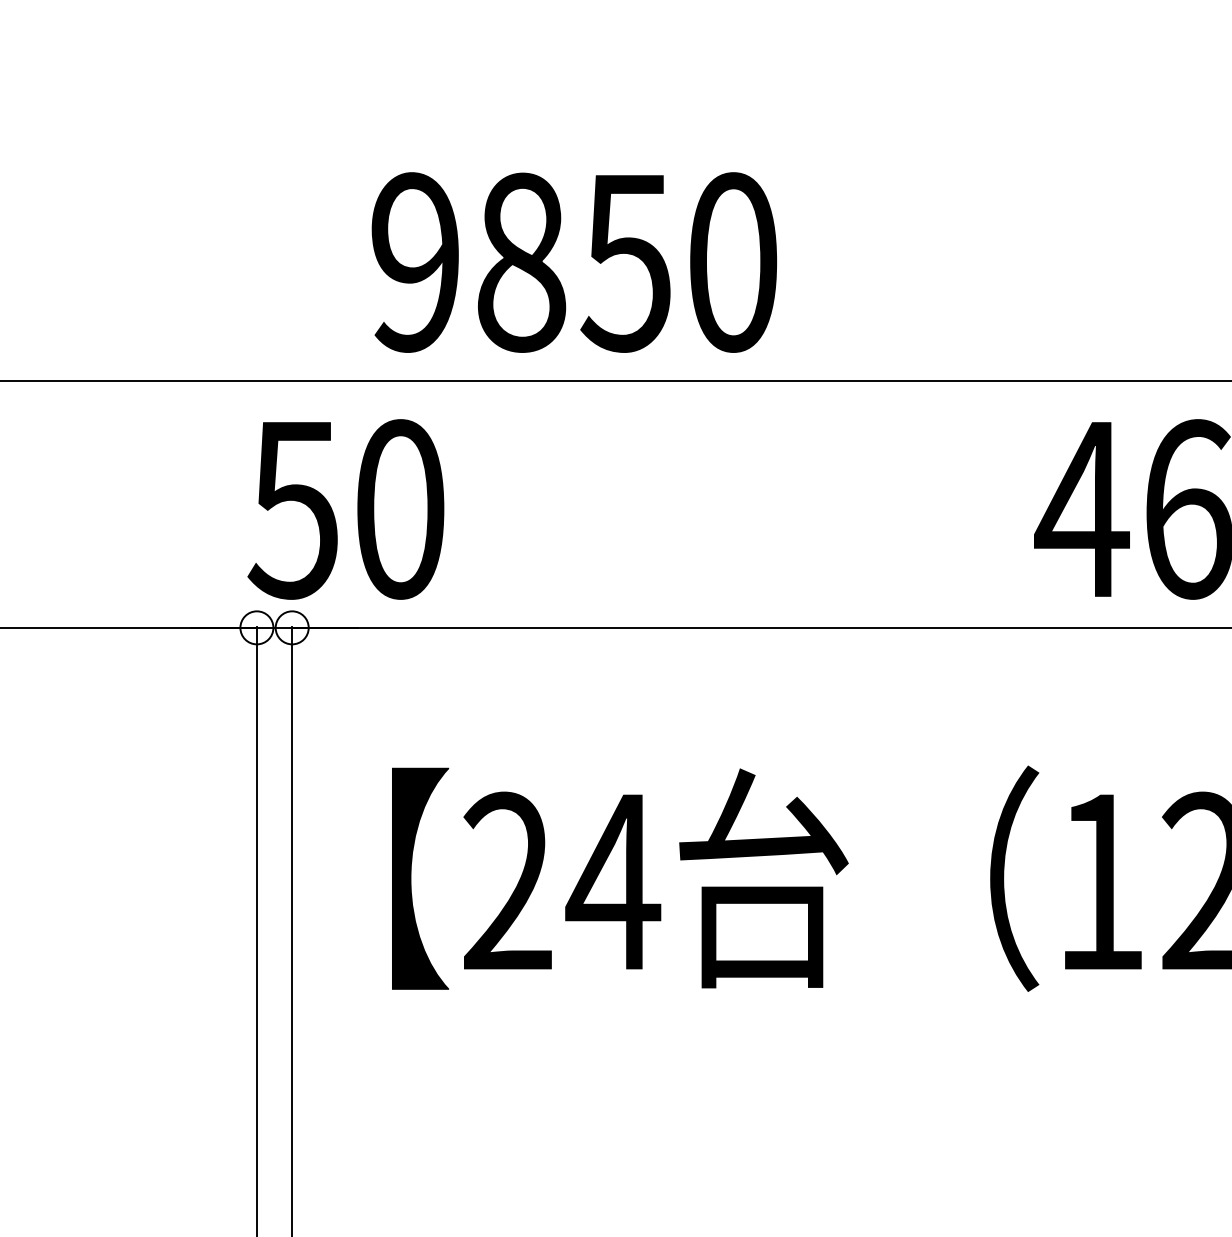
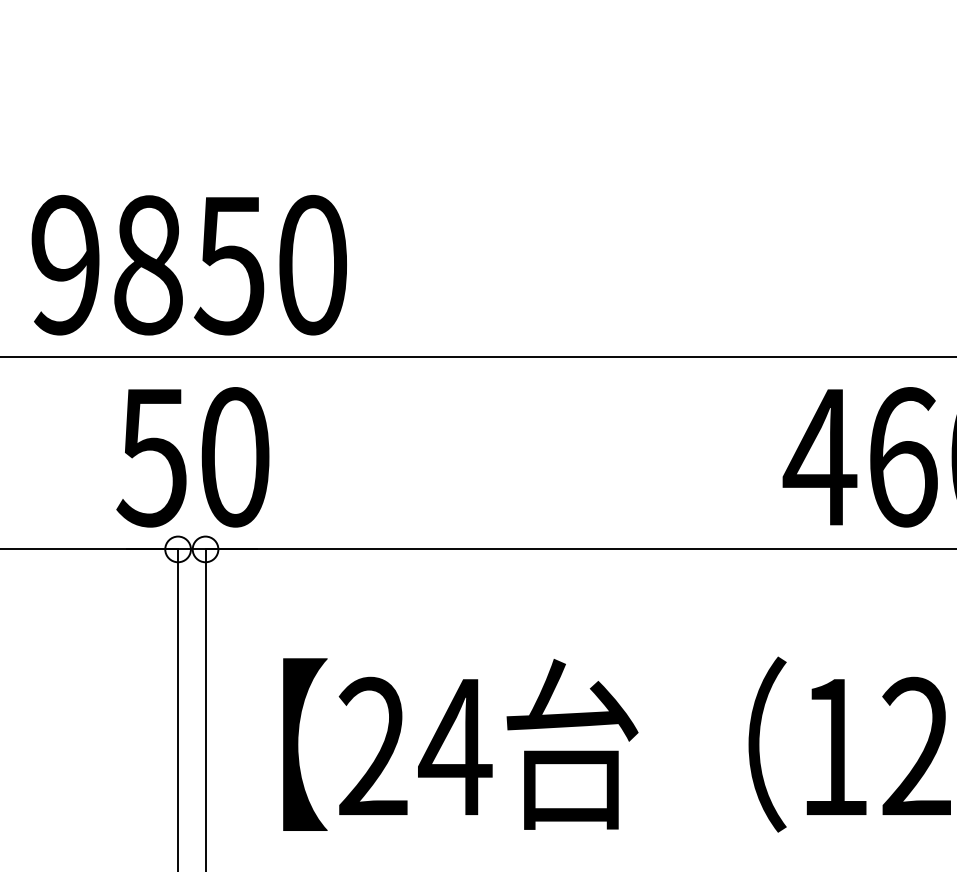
text: (573, 262) -> (188, 265), moved
text: (345, 509) -> (192, 457), moved

